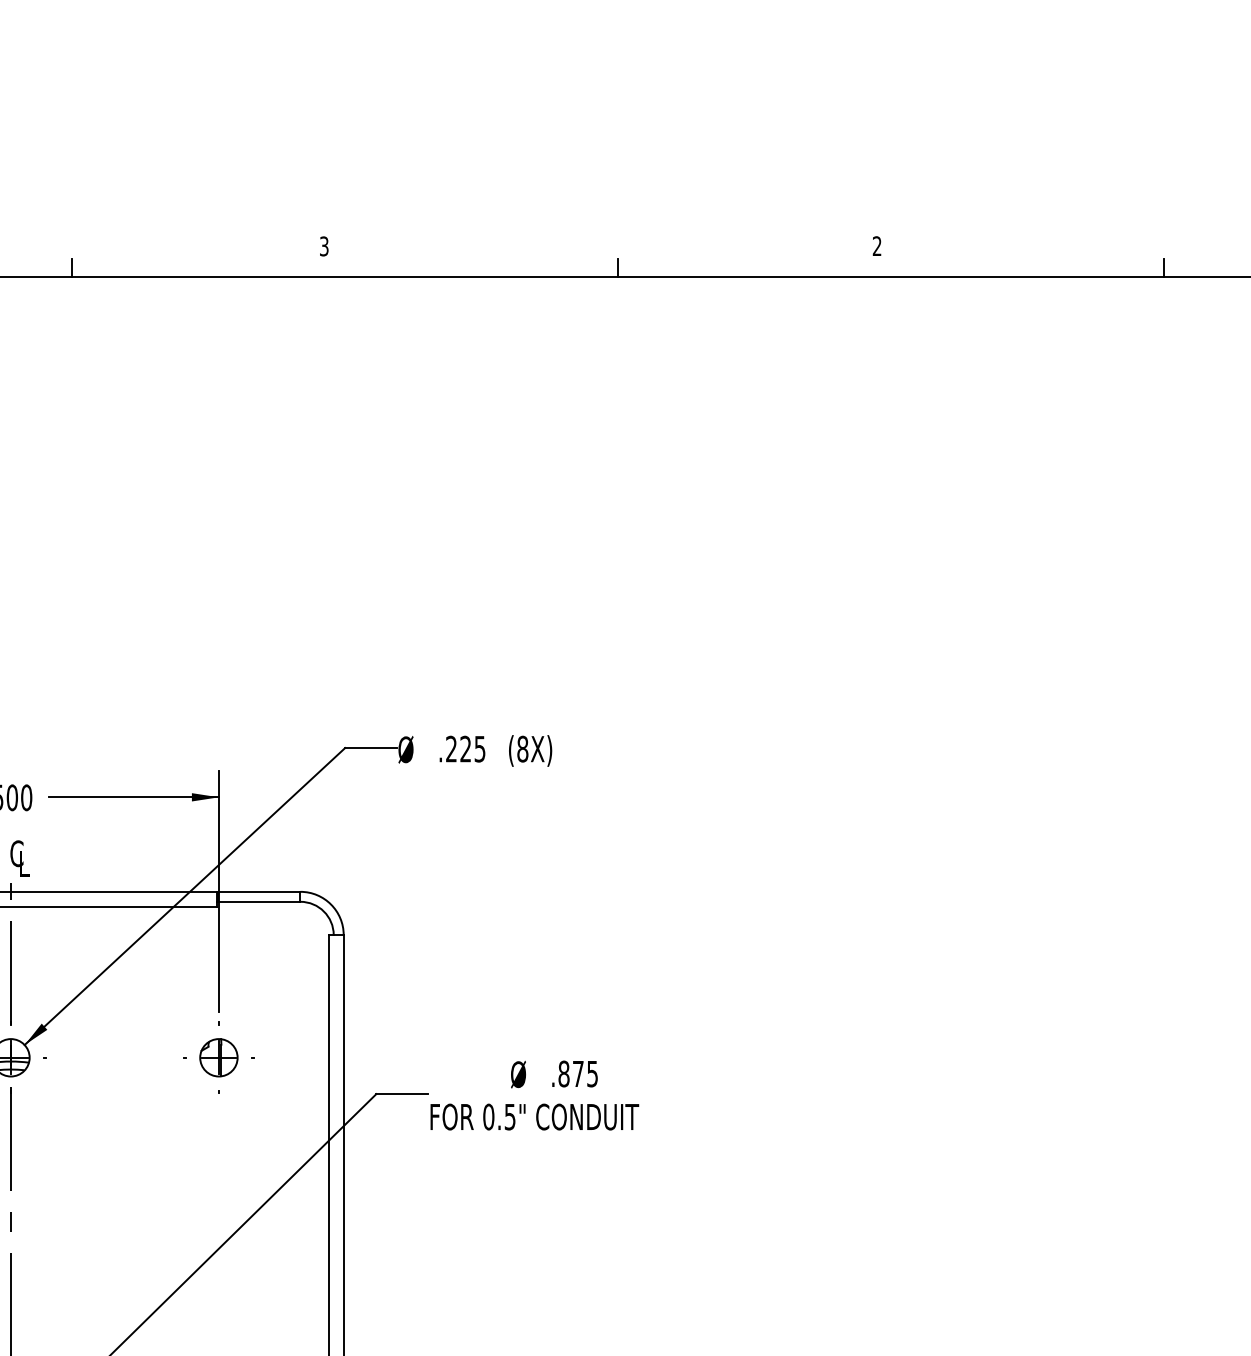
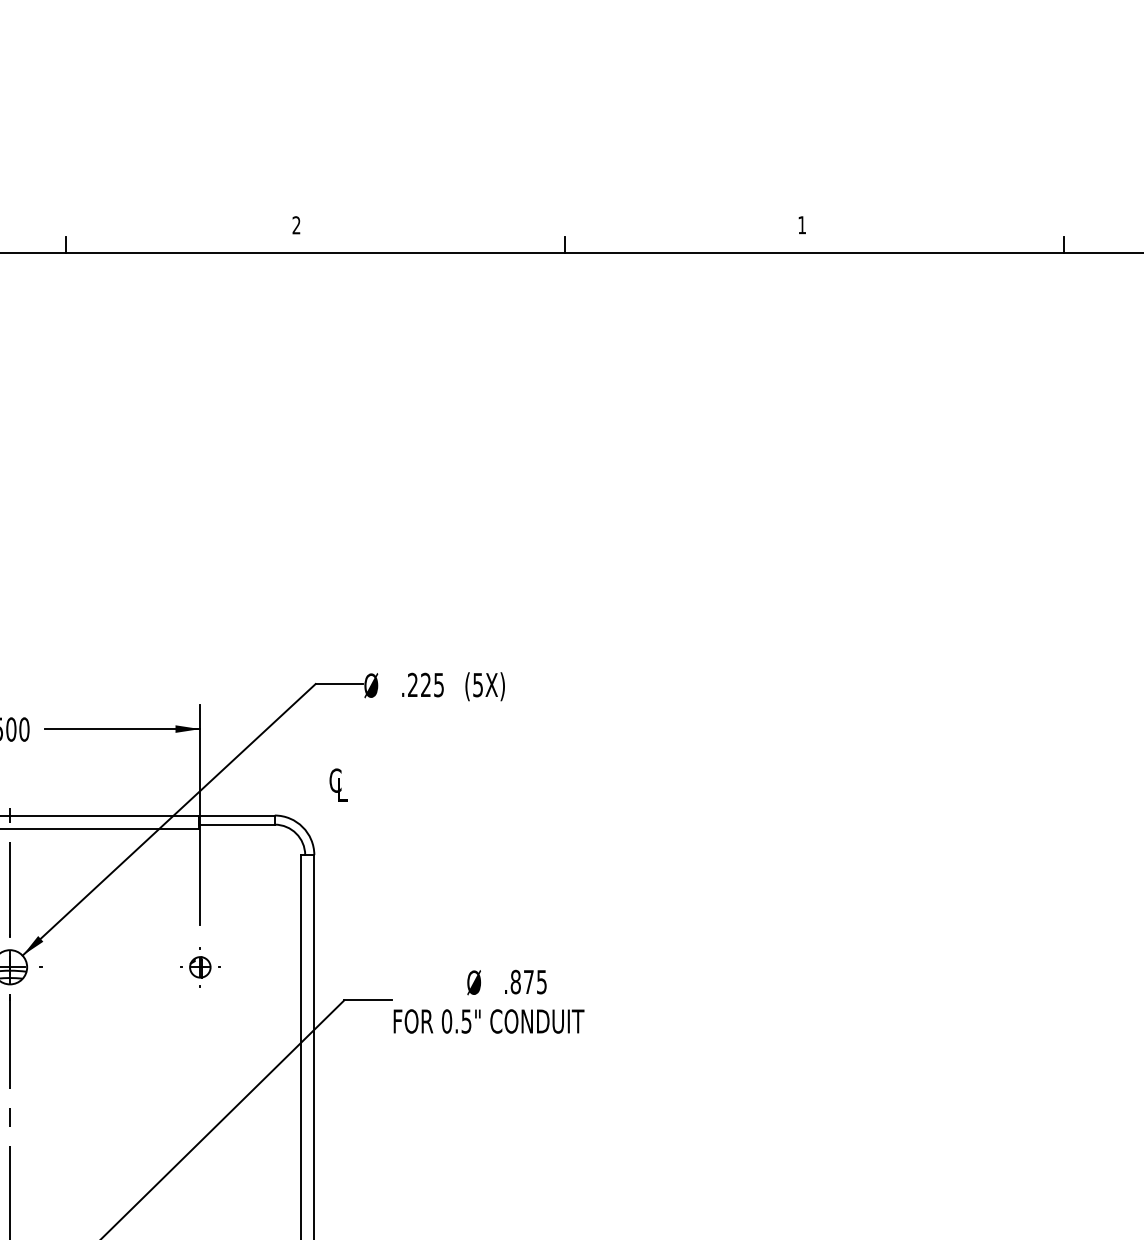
text: (324, 246) -> (296, 225), 3 -> 2
text: (876, 246) -> (801, 225), 2 -> 1
text: (523, 748) -> (478, 684), (8X) -> (5X)
text: (20, 857) -> (338, 784), moved
part: (219, 1058) -> (200, 967), size x0.6

